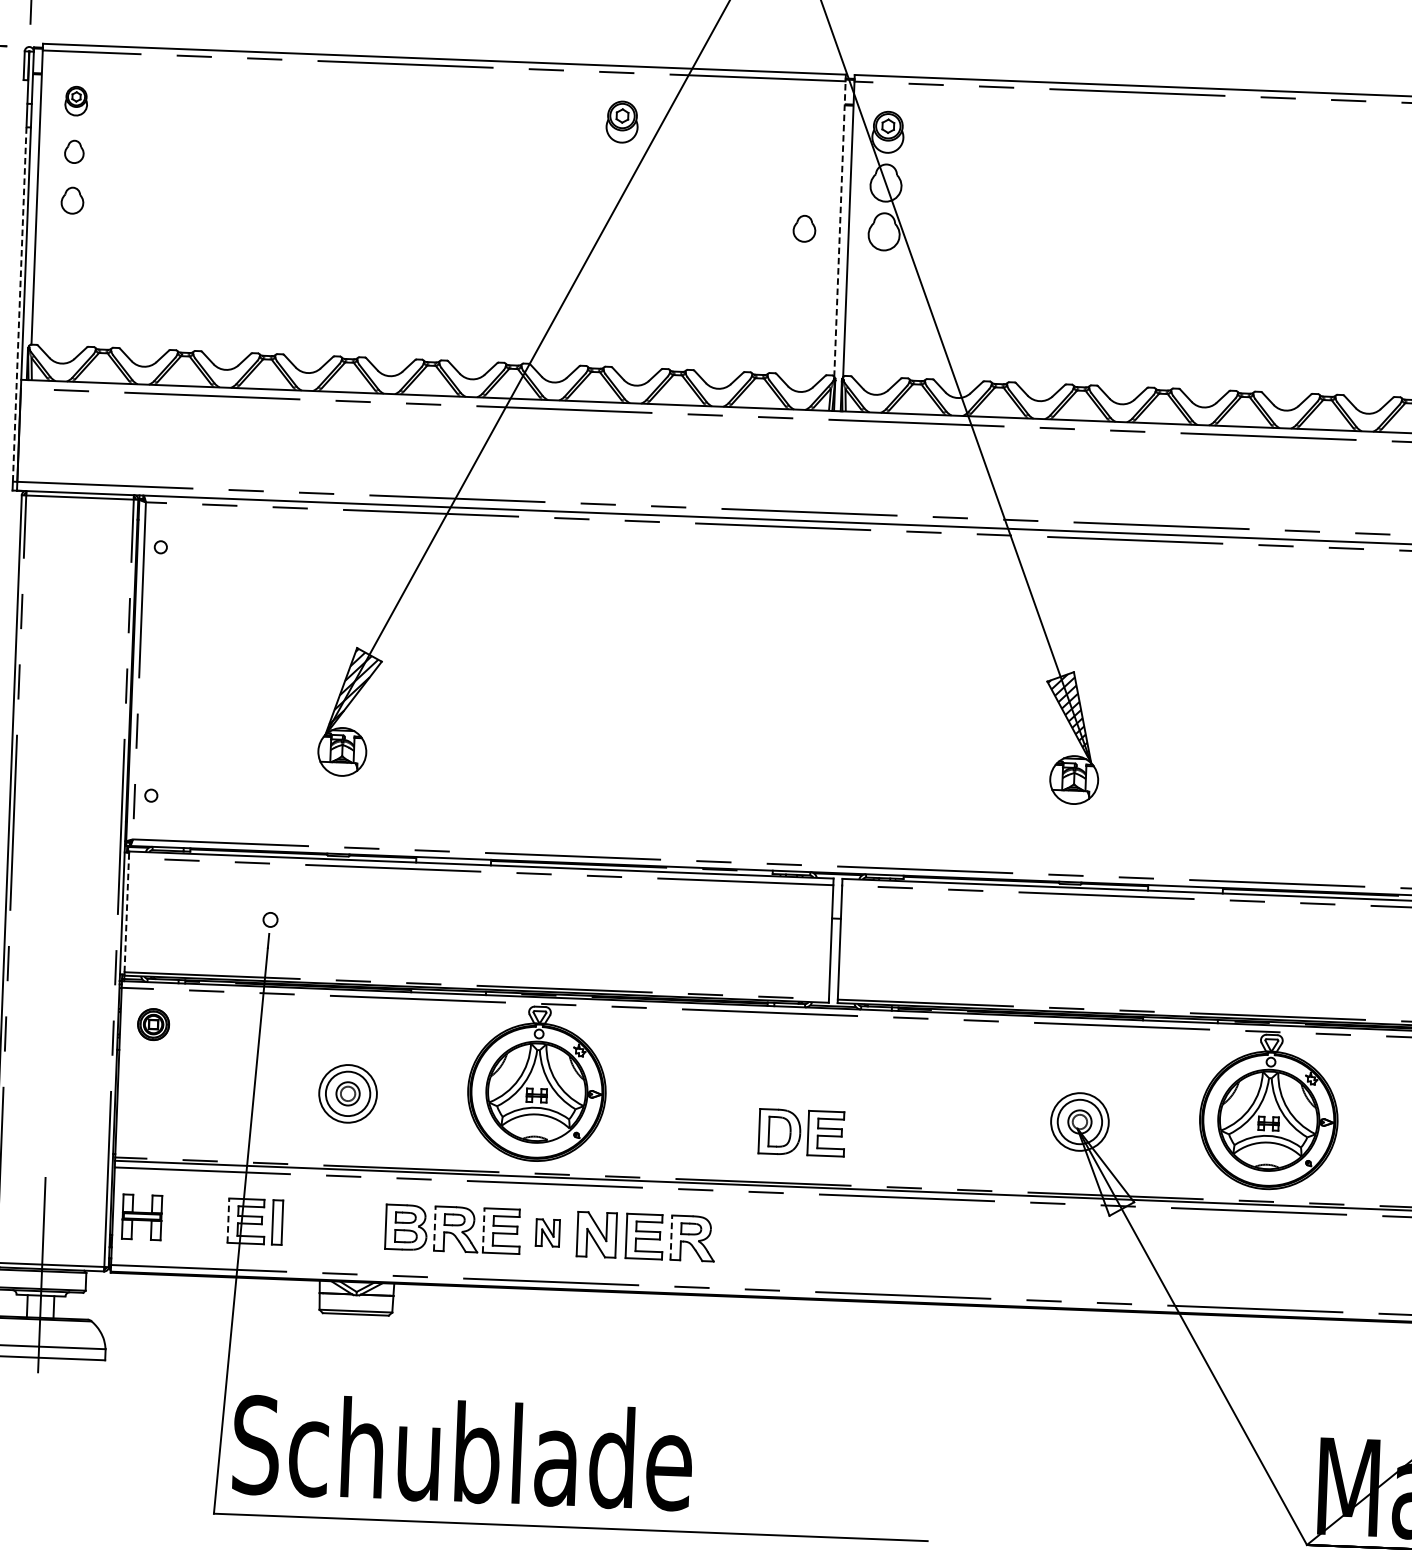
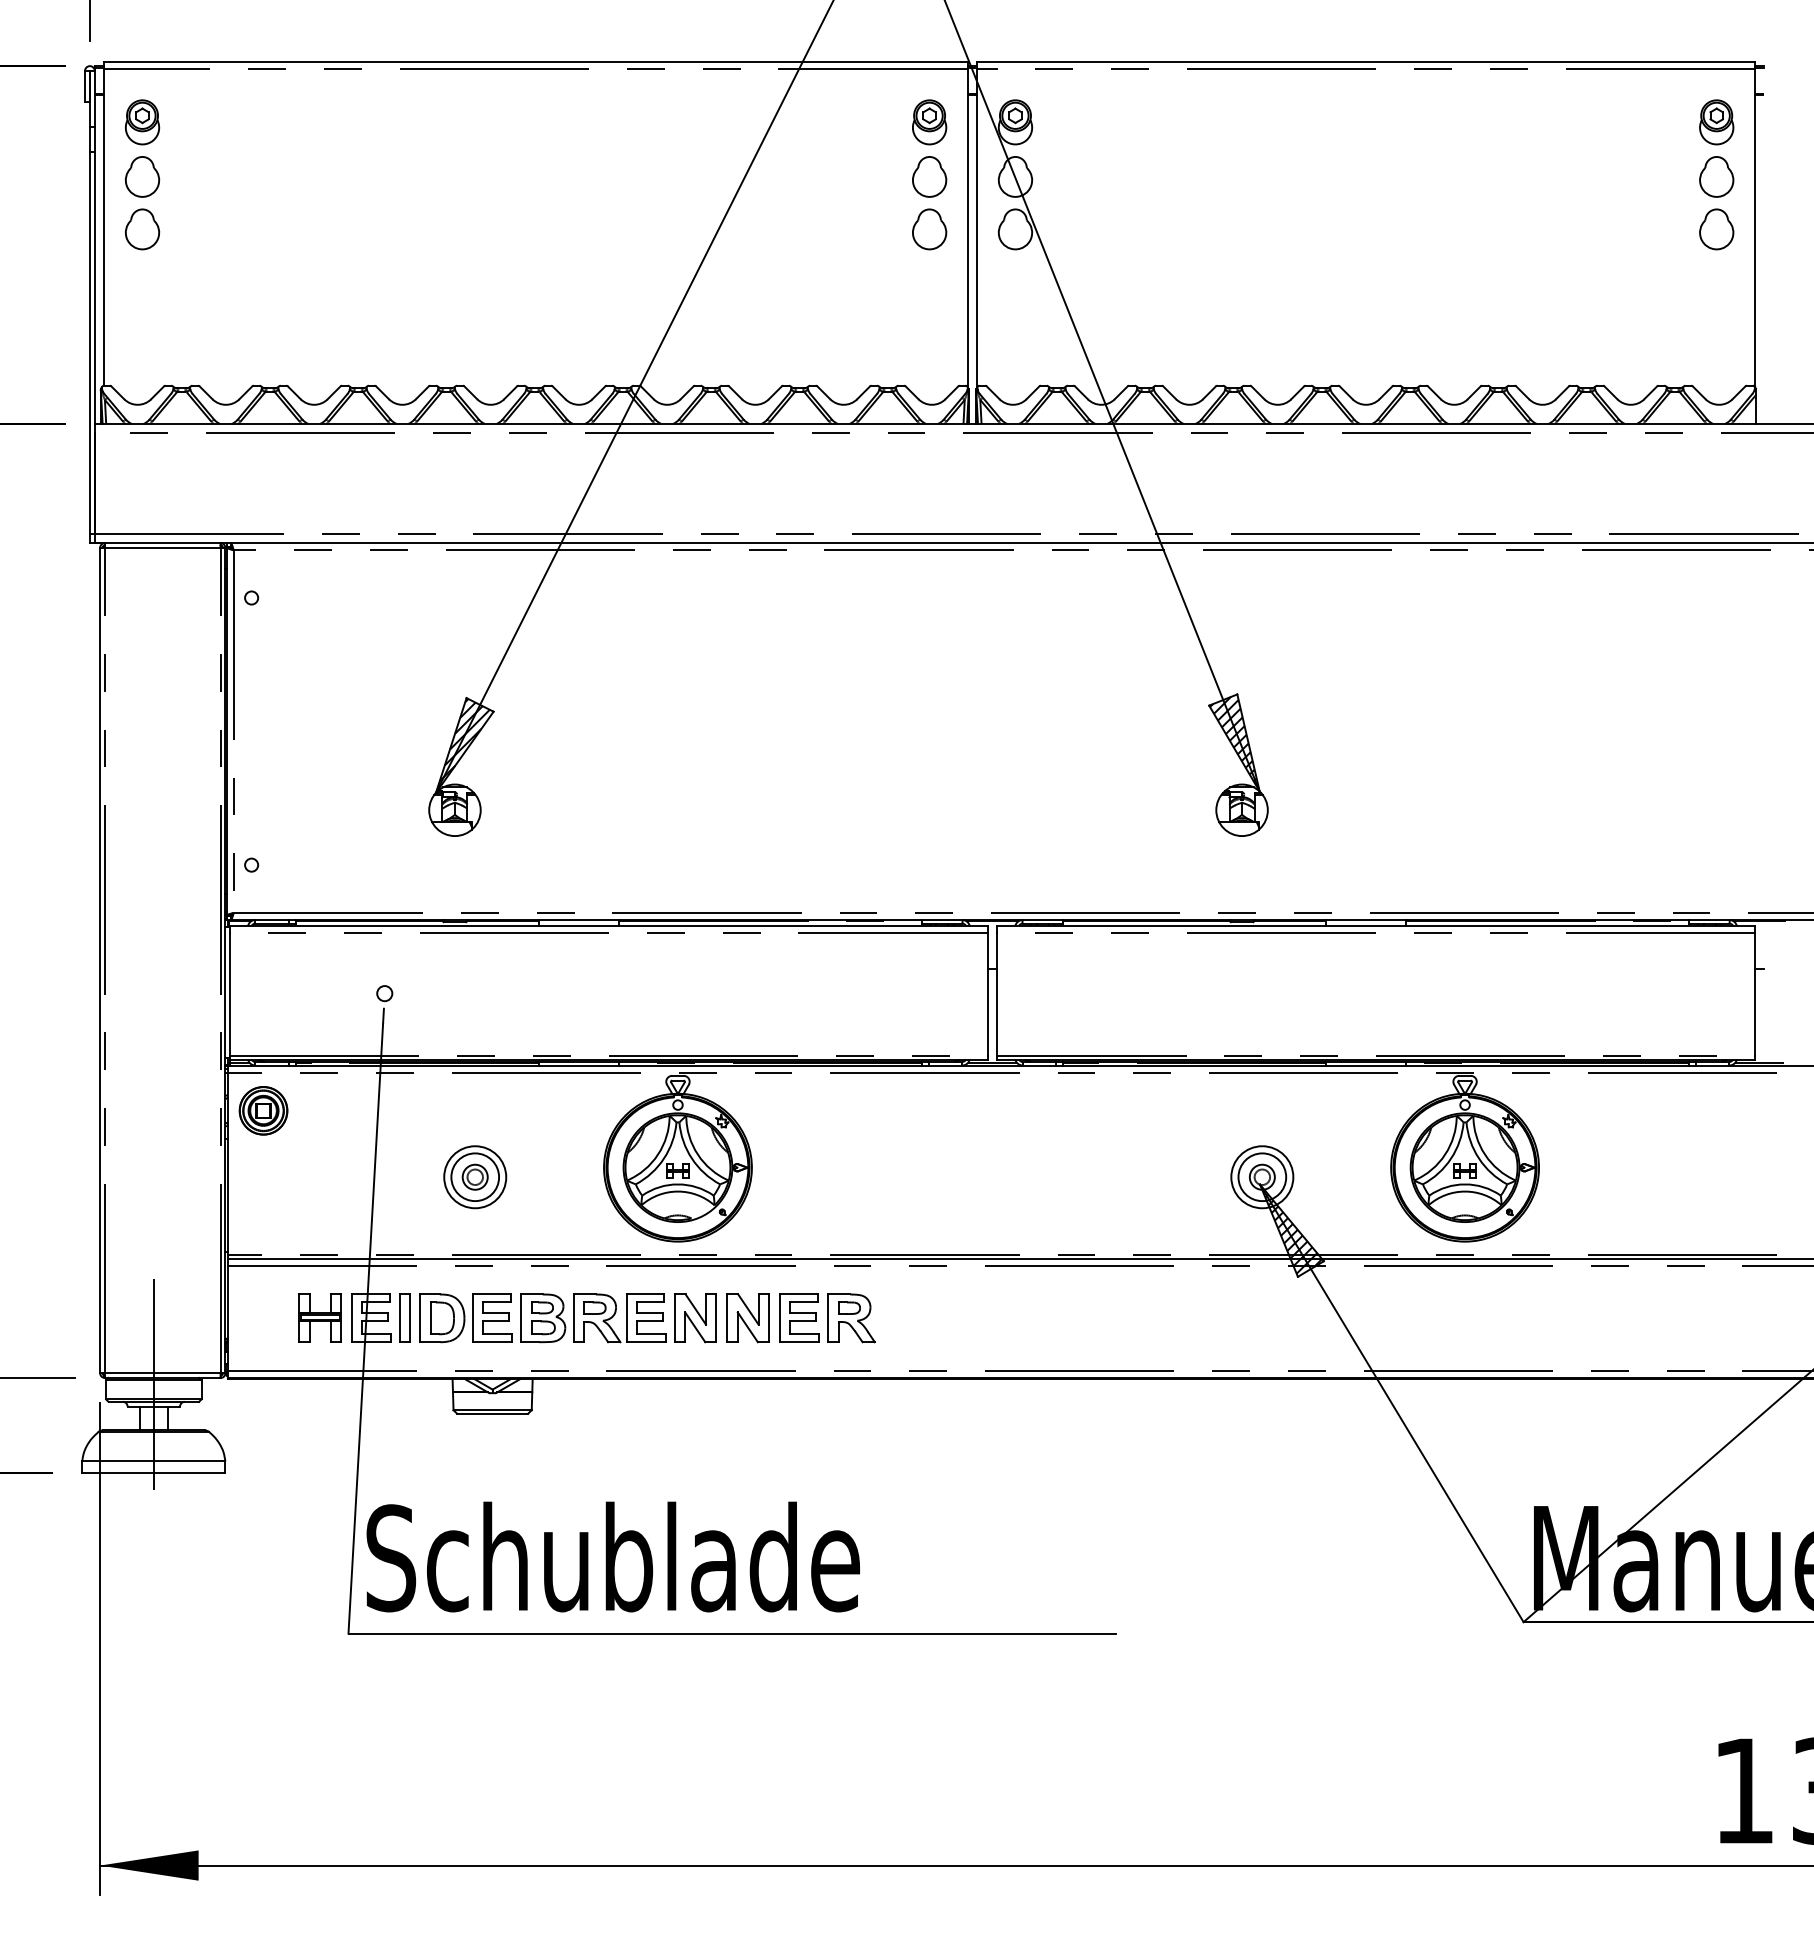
part: (76, 101) -> (142, 122), size x1.43
part: (622, 122) -> (929, 122), moved
part: (74, 151) -> (142, 176), size x1.67
part: (806, 179) -> (929, 176), added
part: (72, 200) -> (142, 229), size x1.43
part: (804, 228) -> (929, 229), size x1.43
line: (839, 229) -> (967, 228), dashed -> solid
line: (20, 304) -> (90, 343), dashed -> solid
line: (127, 915) -> (230, 994), dashed -> solid
part: (153, 1024) -> (263, 1110), size x1.43
part: (801, 1132) -> (465, 1318), moved
hatch: (1106, 1172) -> (1292, 1230), added
part: (141, 1216) -> (319, 1317), moved
line: (227, 1220) -> (351, 1318), dashed -> solid
line: (434, 1228) -> (573, 1318), dashed -> solid
line: (483, 1230) -> (626, 1318), dashed -> solid
part: (547, 1233) -> (695, 1318), size x1.67
line: (671, 1237) -> (828, 1318), dashed -> solid

